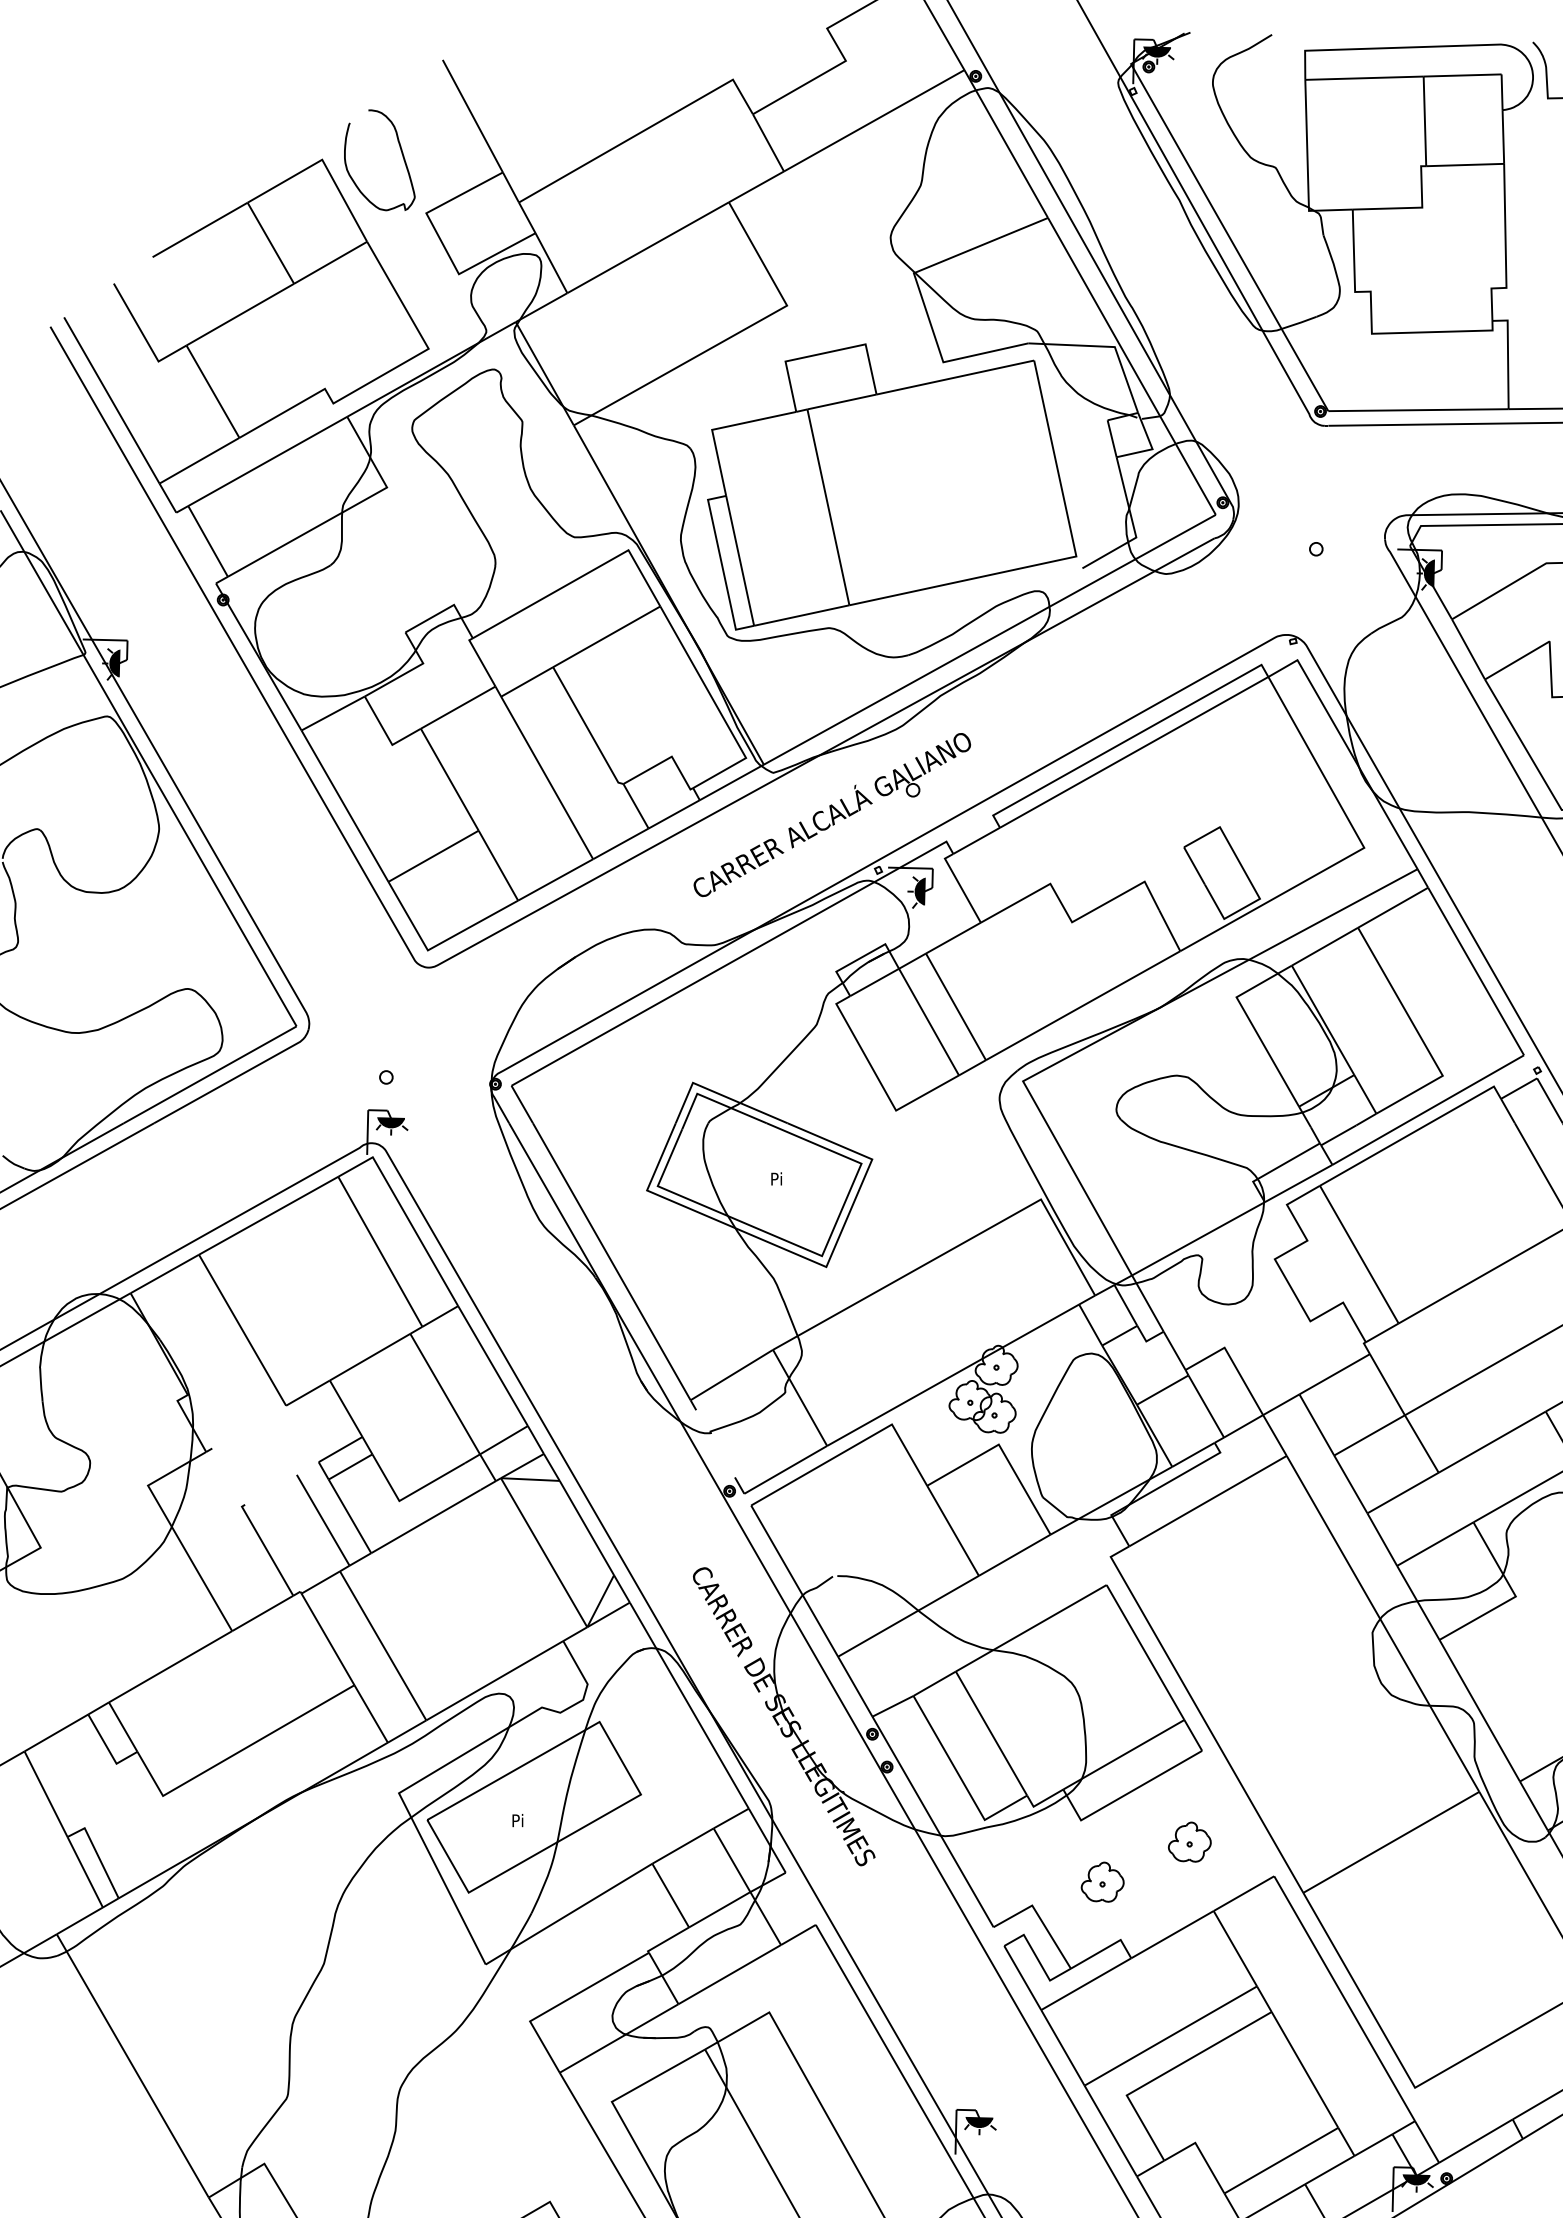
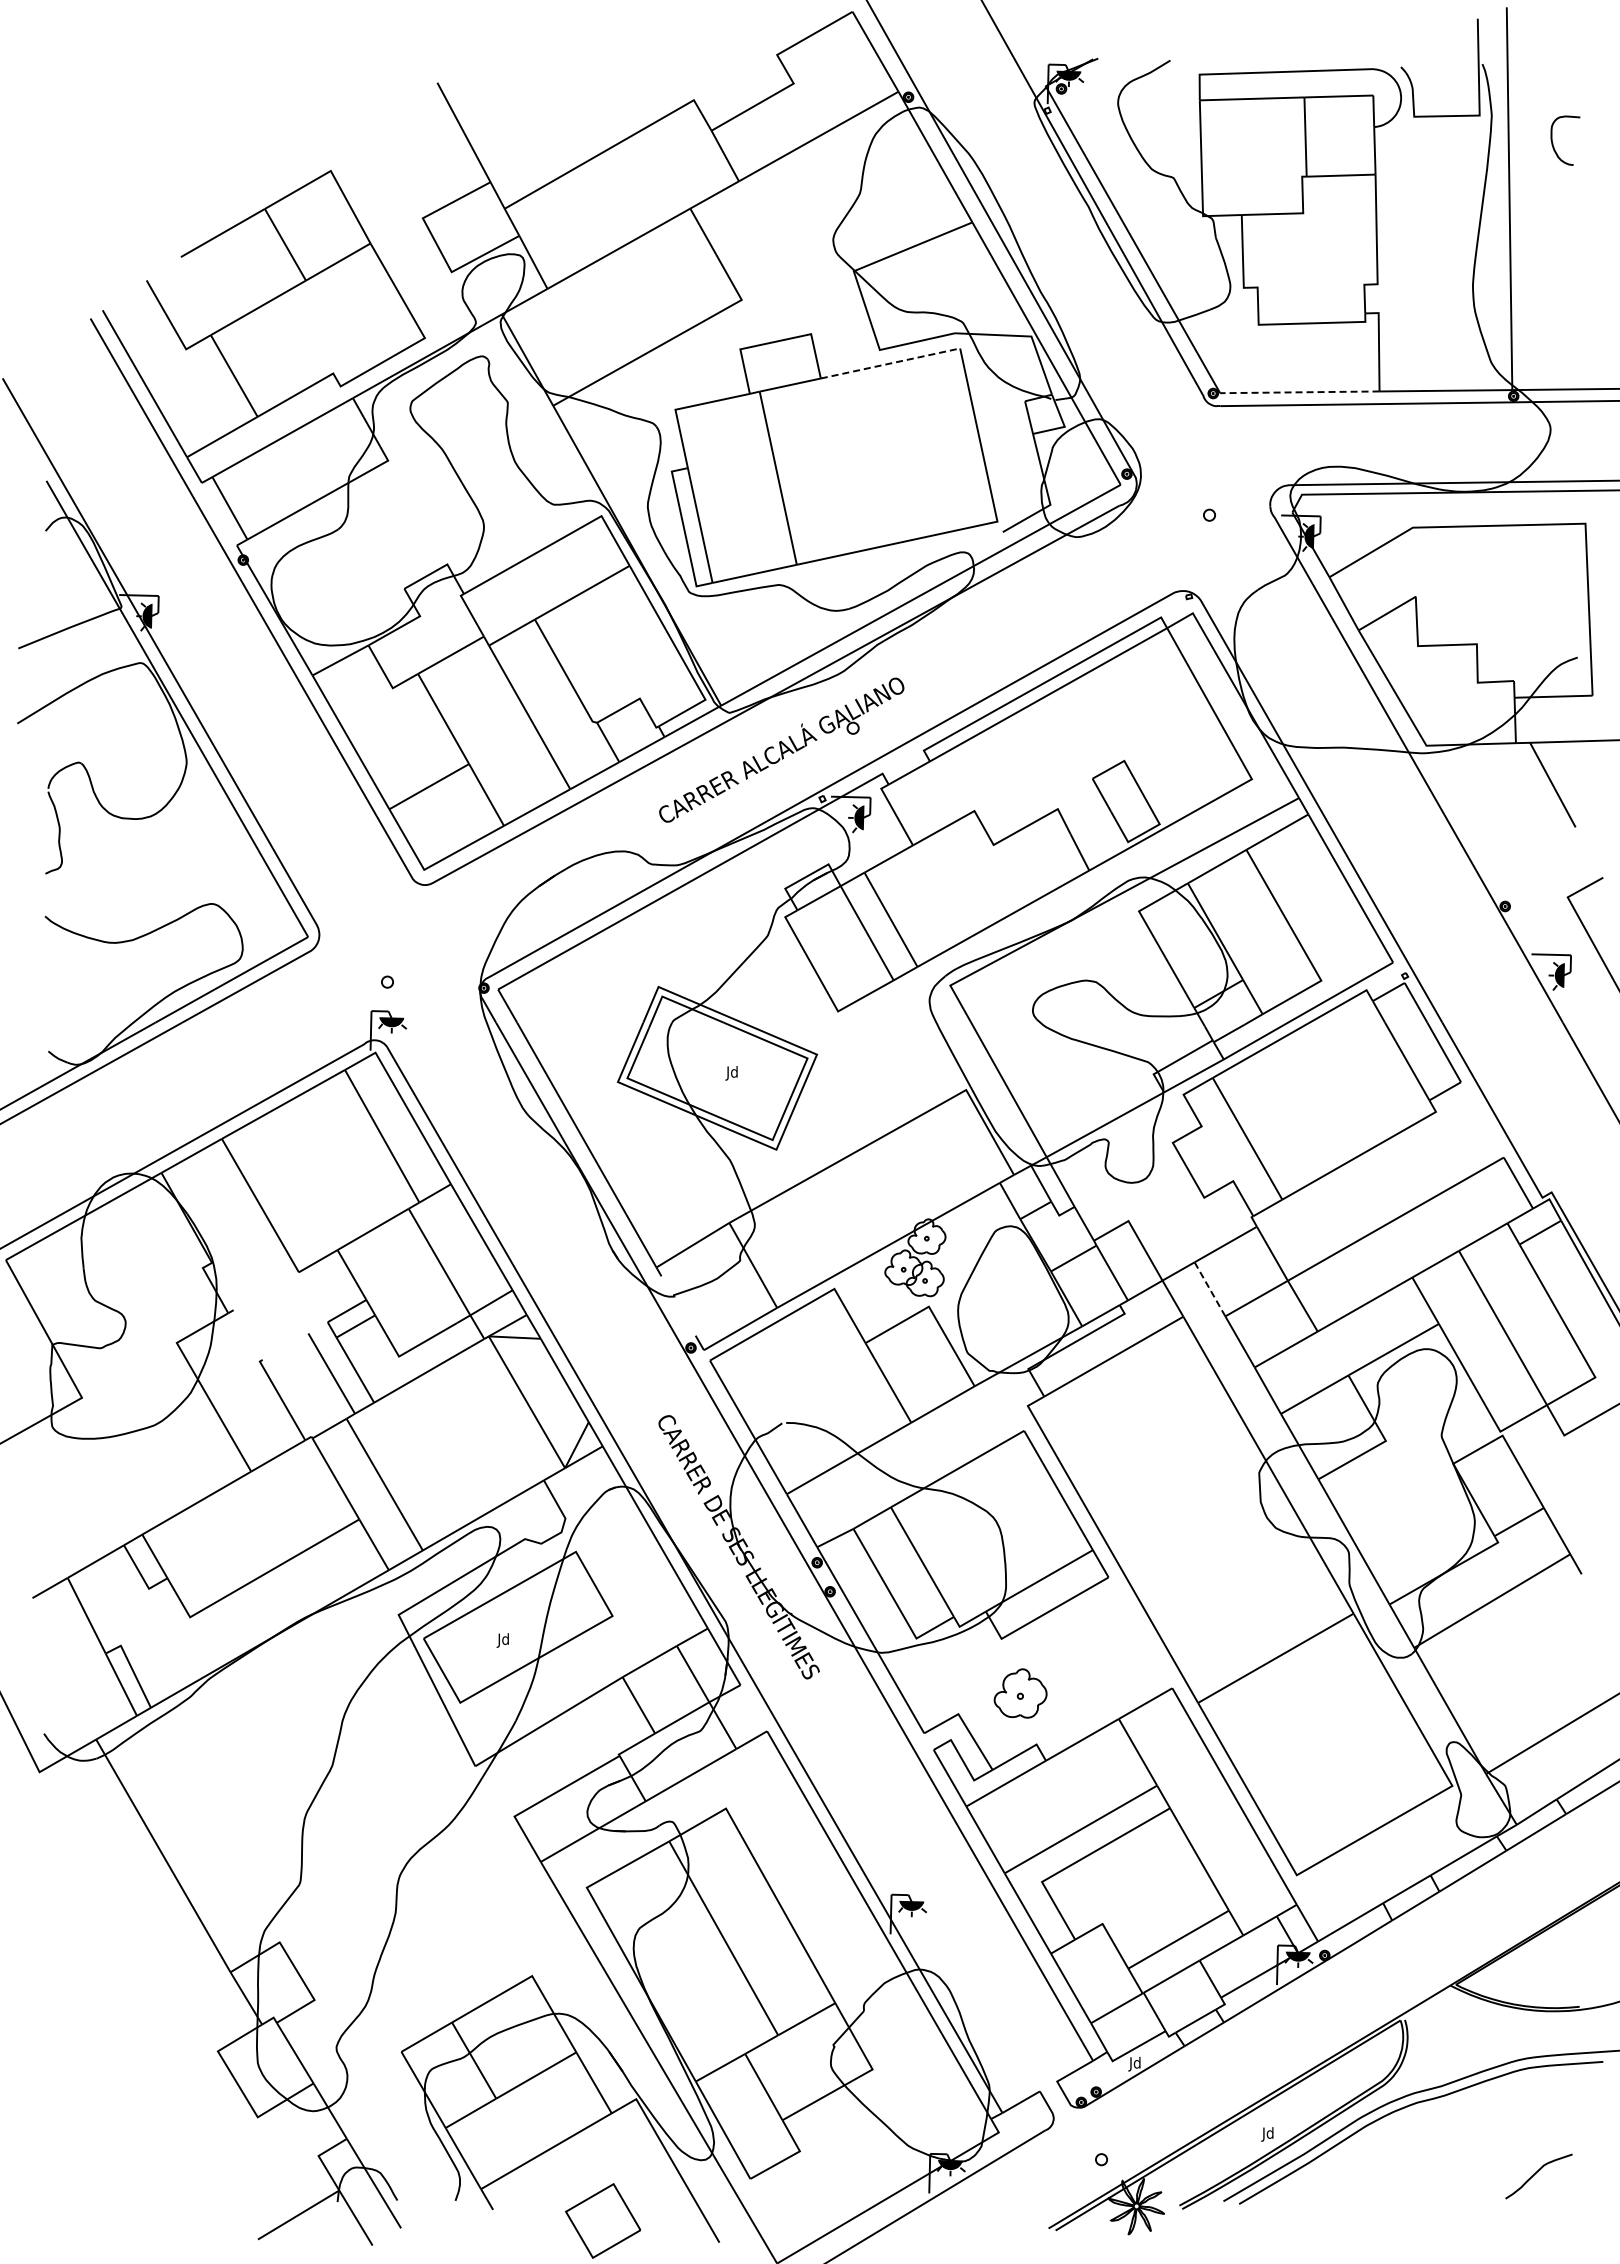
part: (401, 153) -> (400, 165), removed
line: (955, 377) -> (890, 363), solid -> dashed
line: (1418, 410) -> (1299, 392), solid -> dashed
text: (775, 1180) -> (731, 1073), Pi -> Jd
line: (1316, 1424) -> (1209, 1288), solid -> dashed
text: (516, 1822) -> (502, 1640), Pi -> Jd
part: (1189, 1841) -> (1097, 1657), removed
part: (1102, 1882) -> (1020, 1693), size x1.4

